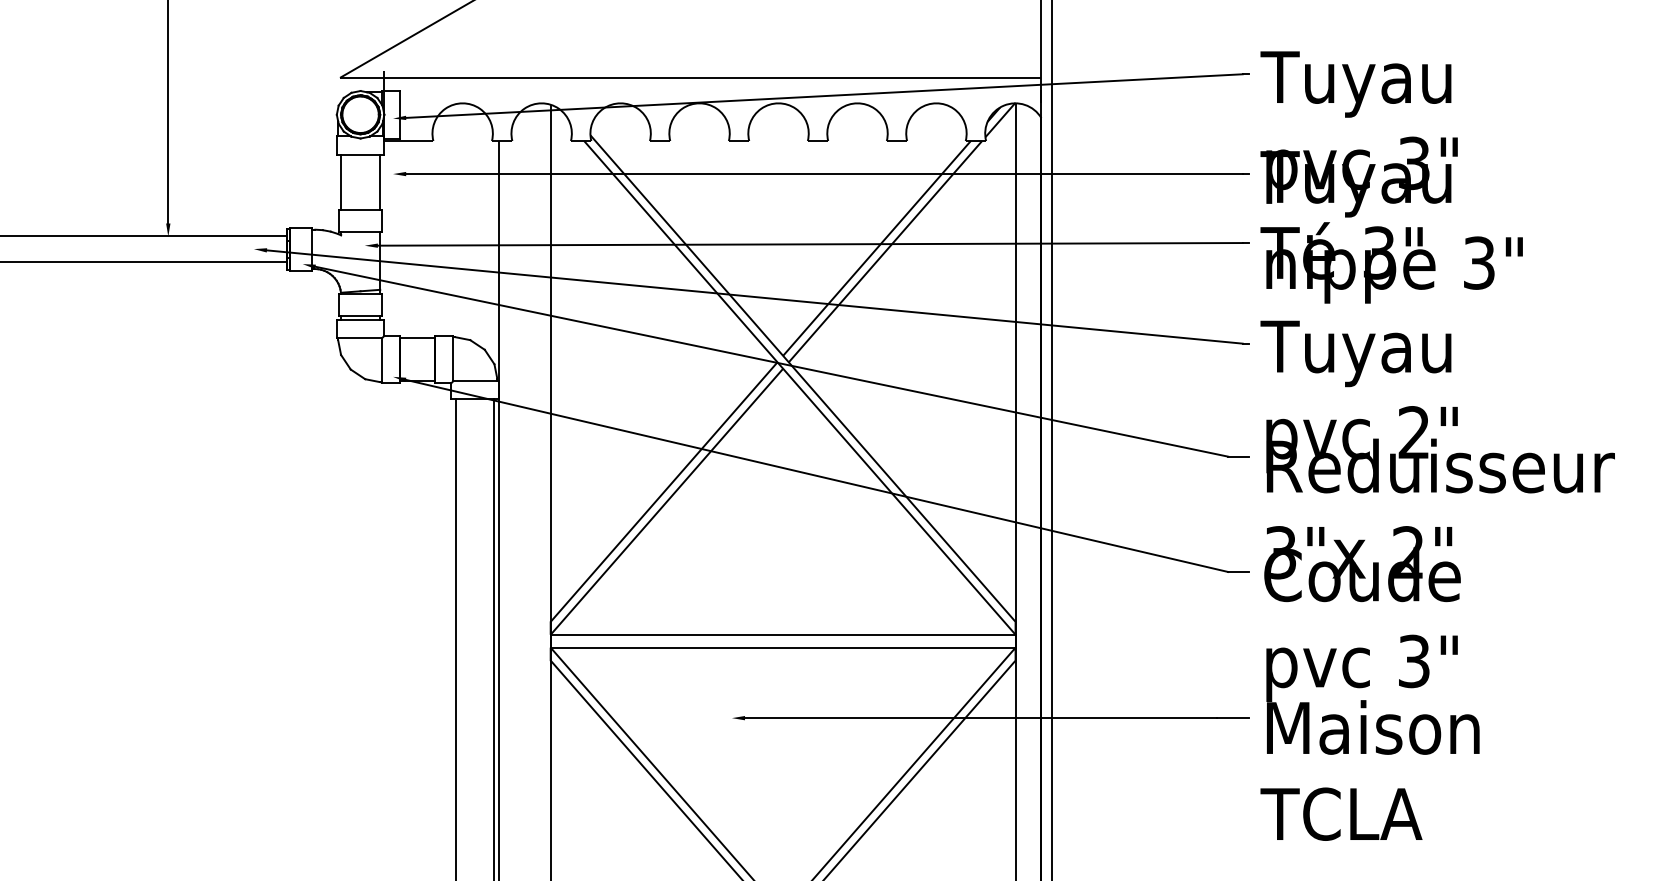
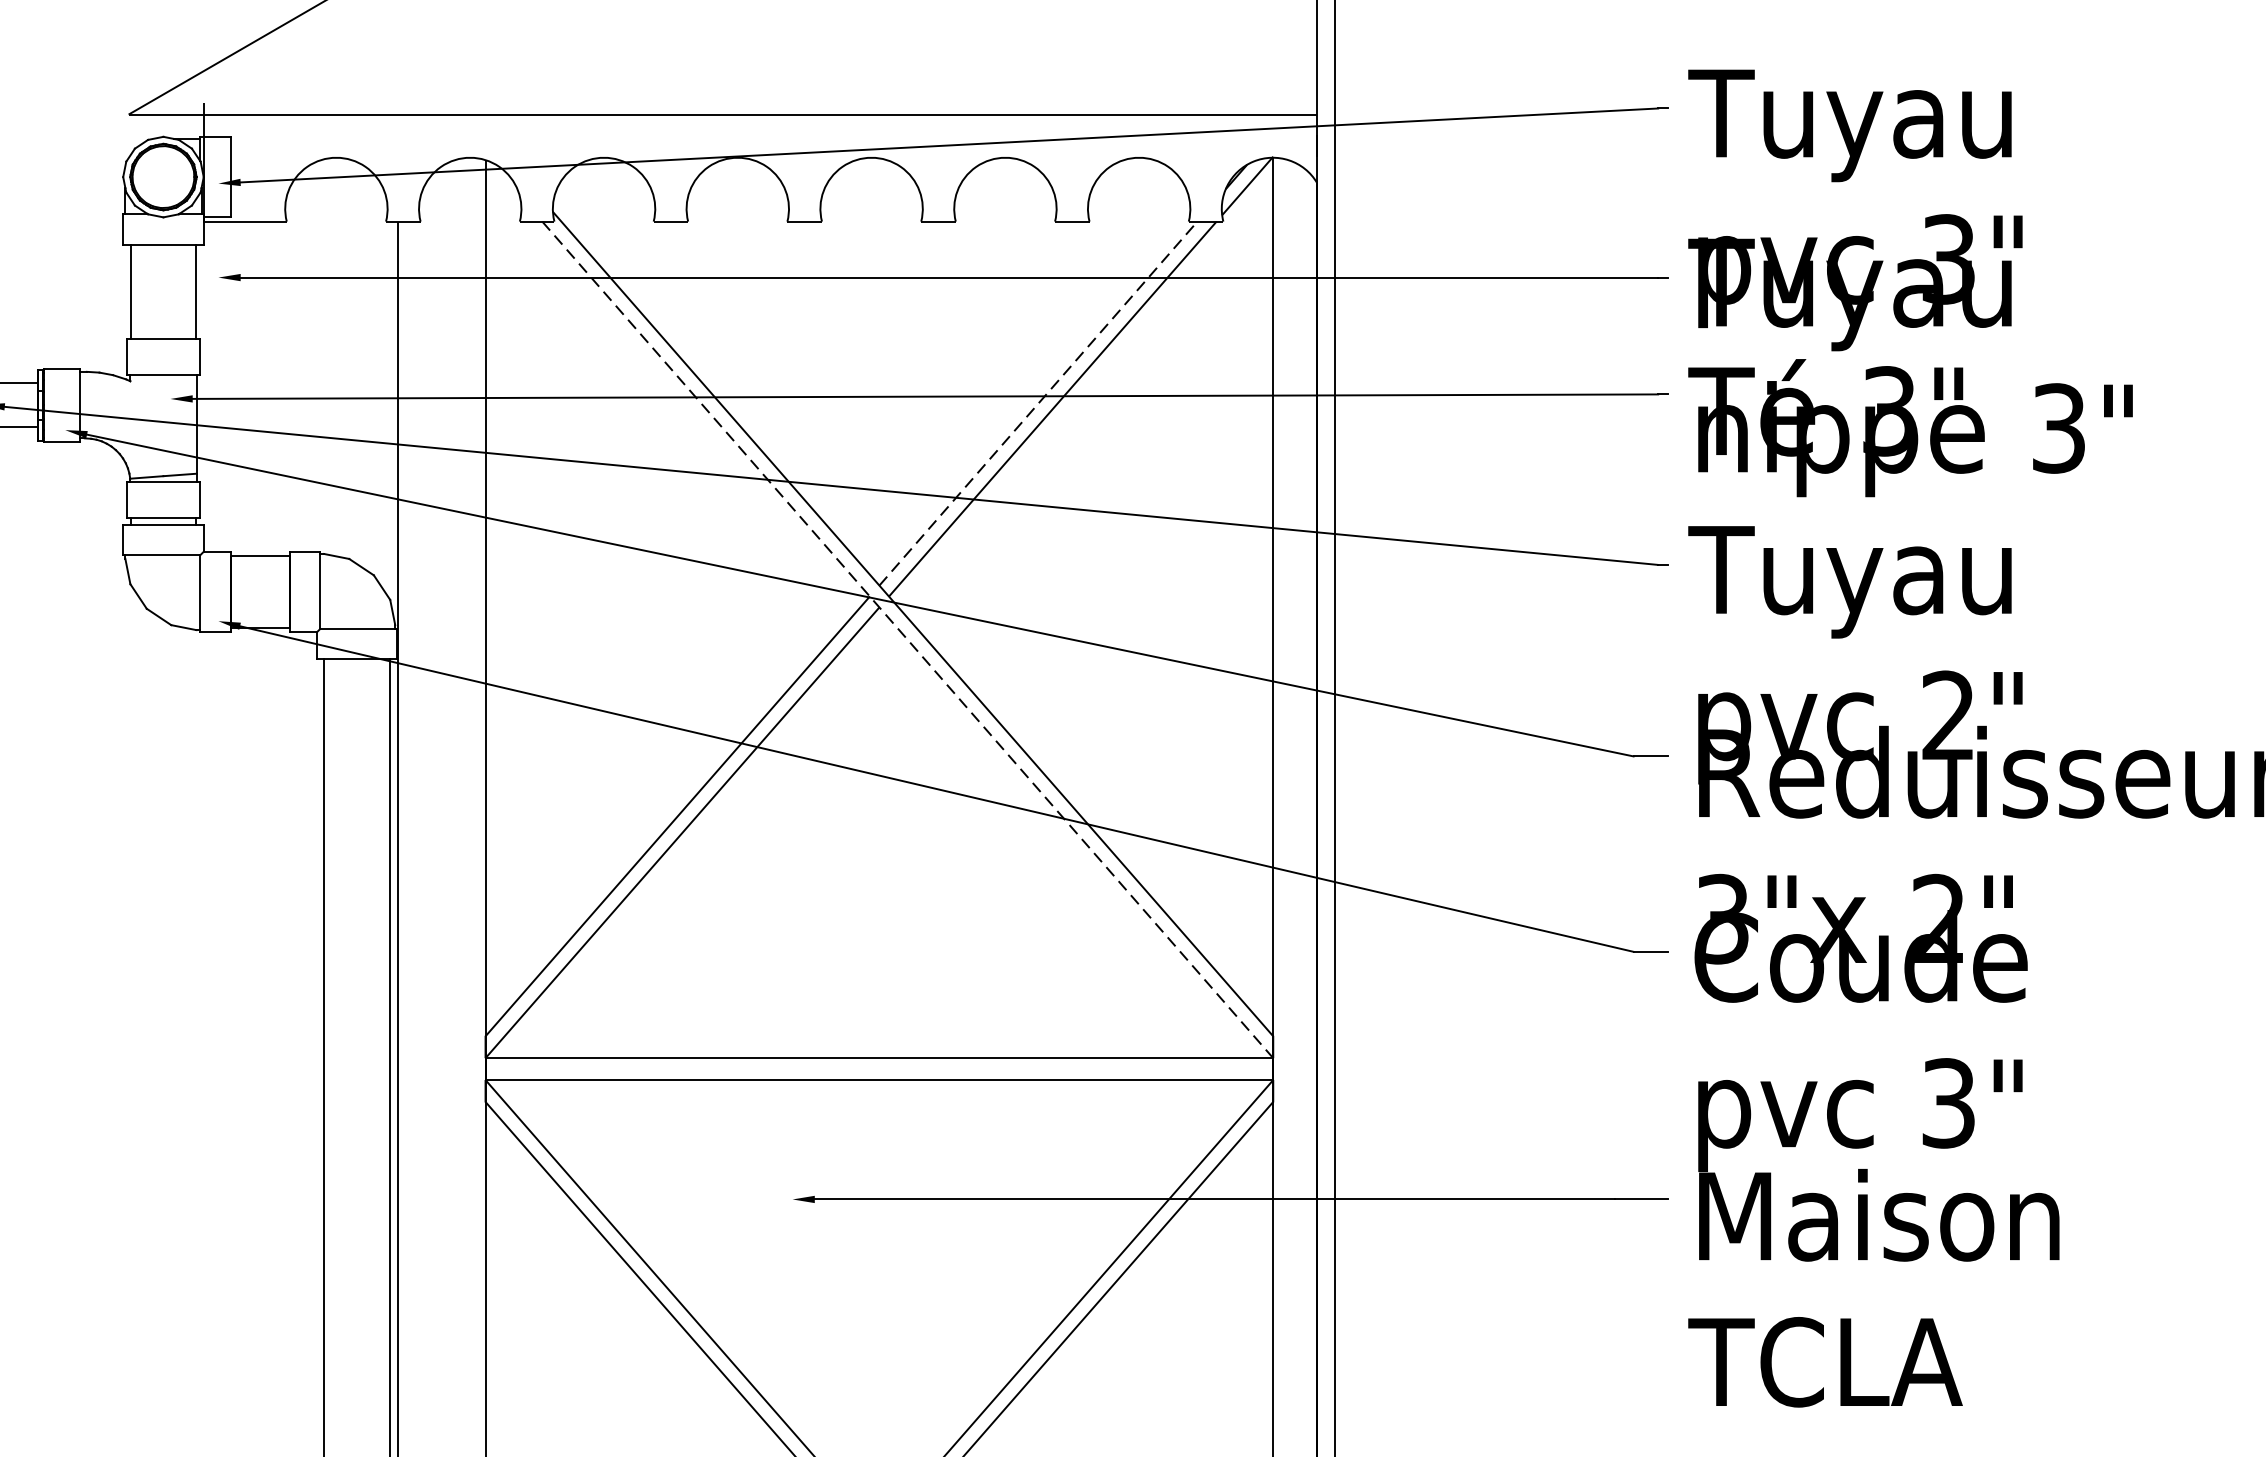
line: (877, 248) -> (1039, 403), solid -> dashed
line: (799, 387) -> (907, 639), solid -> dashed

